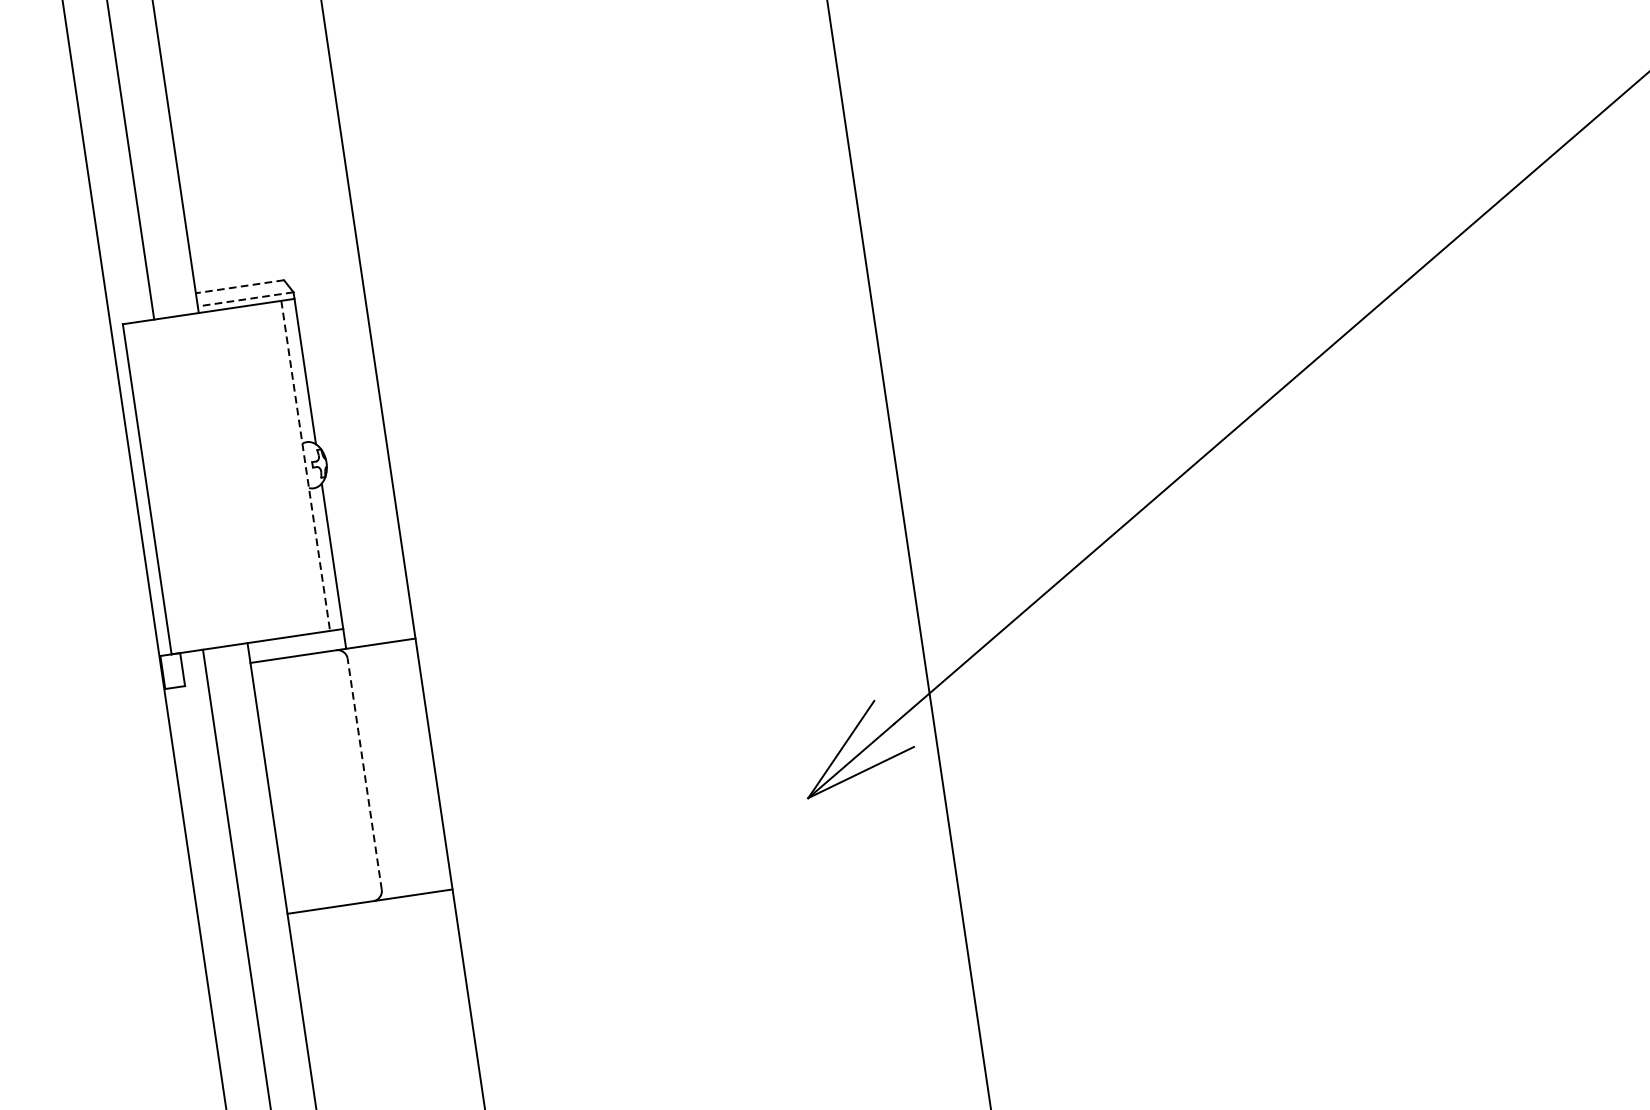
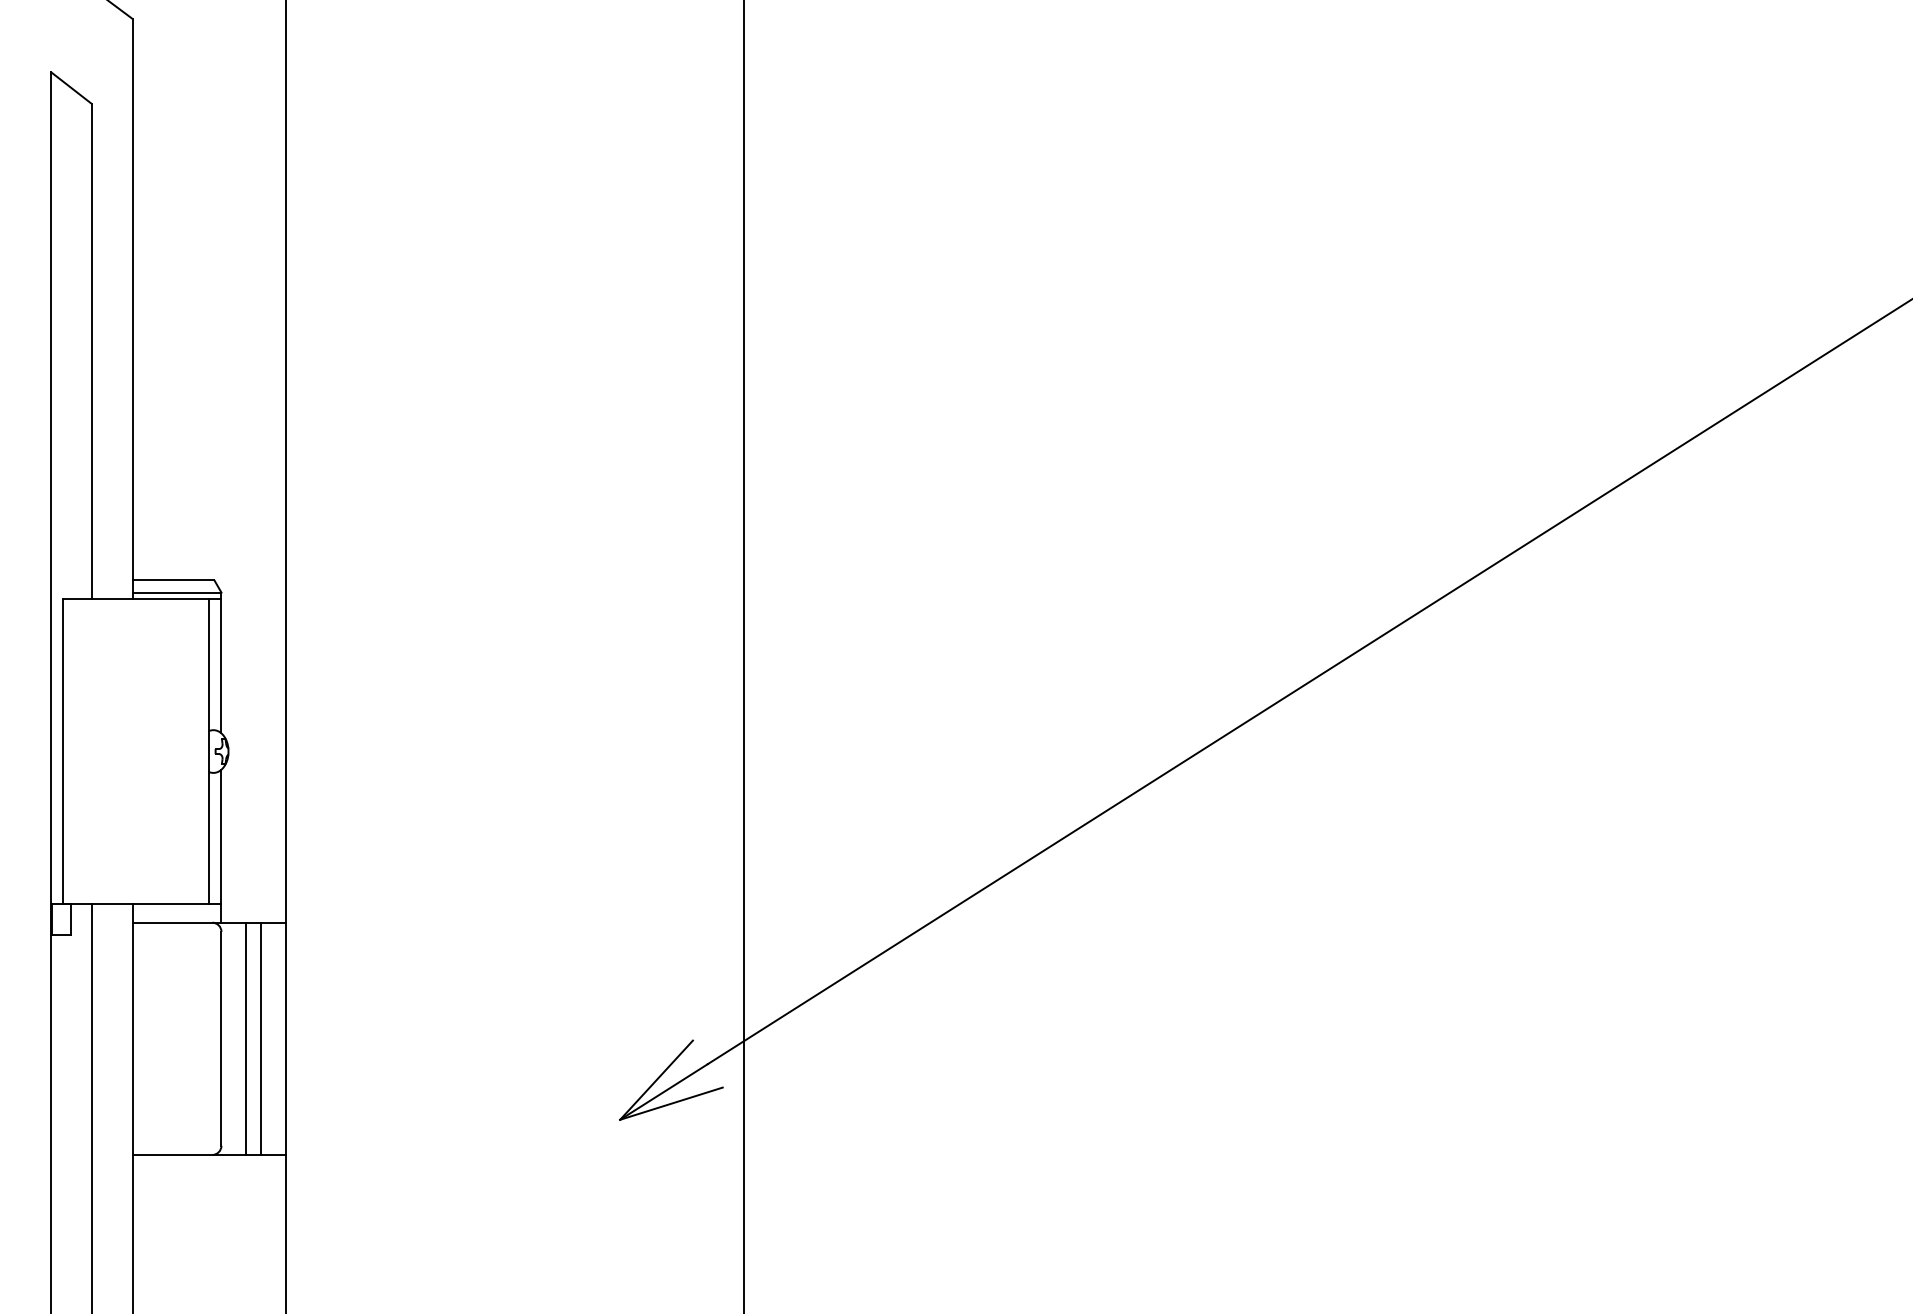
line: (239, 286) -> (173, 580), dashed -> solid
line: (244, 299) -> (176, 592), dashed -> solid
line: (305, 465) -> (209, 751), dashed -> solid
line: (407, 767) -> (261, 1038), added
line: (390, 770) -> (245, 1038), added
line: (364, 773) -> (221, 1038), dashed -> solid

